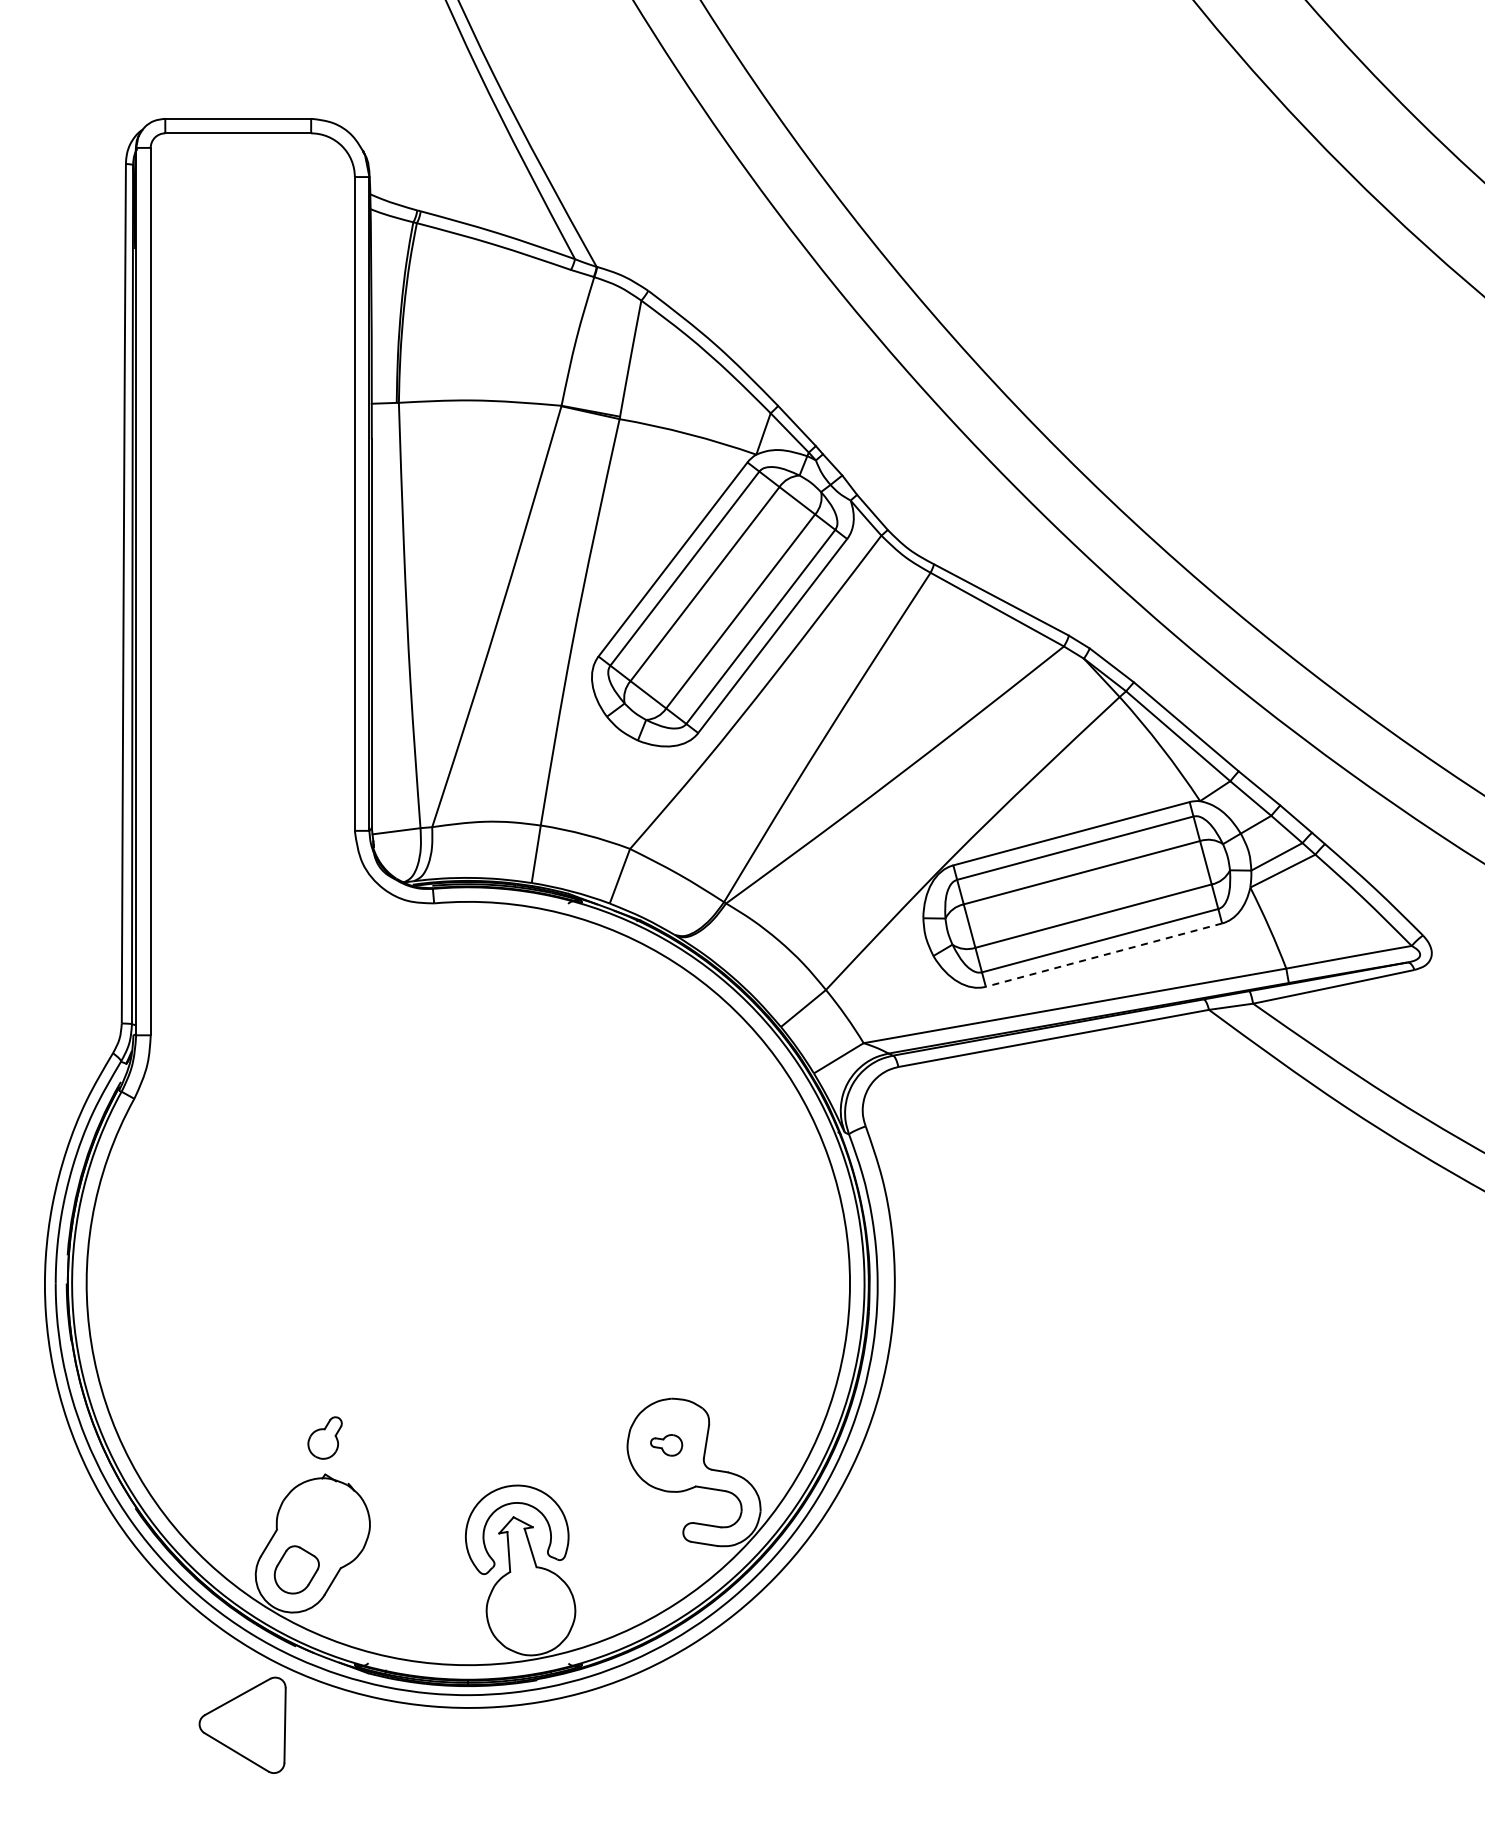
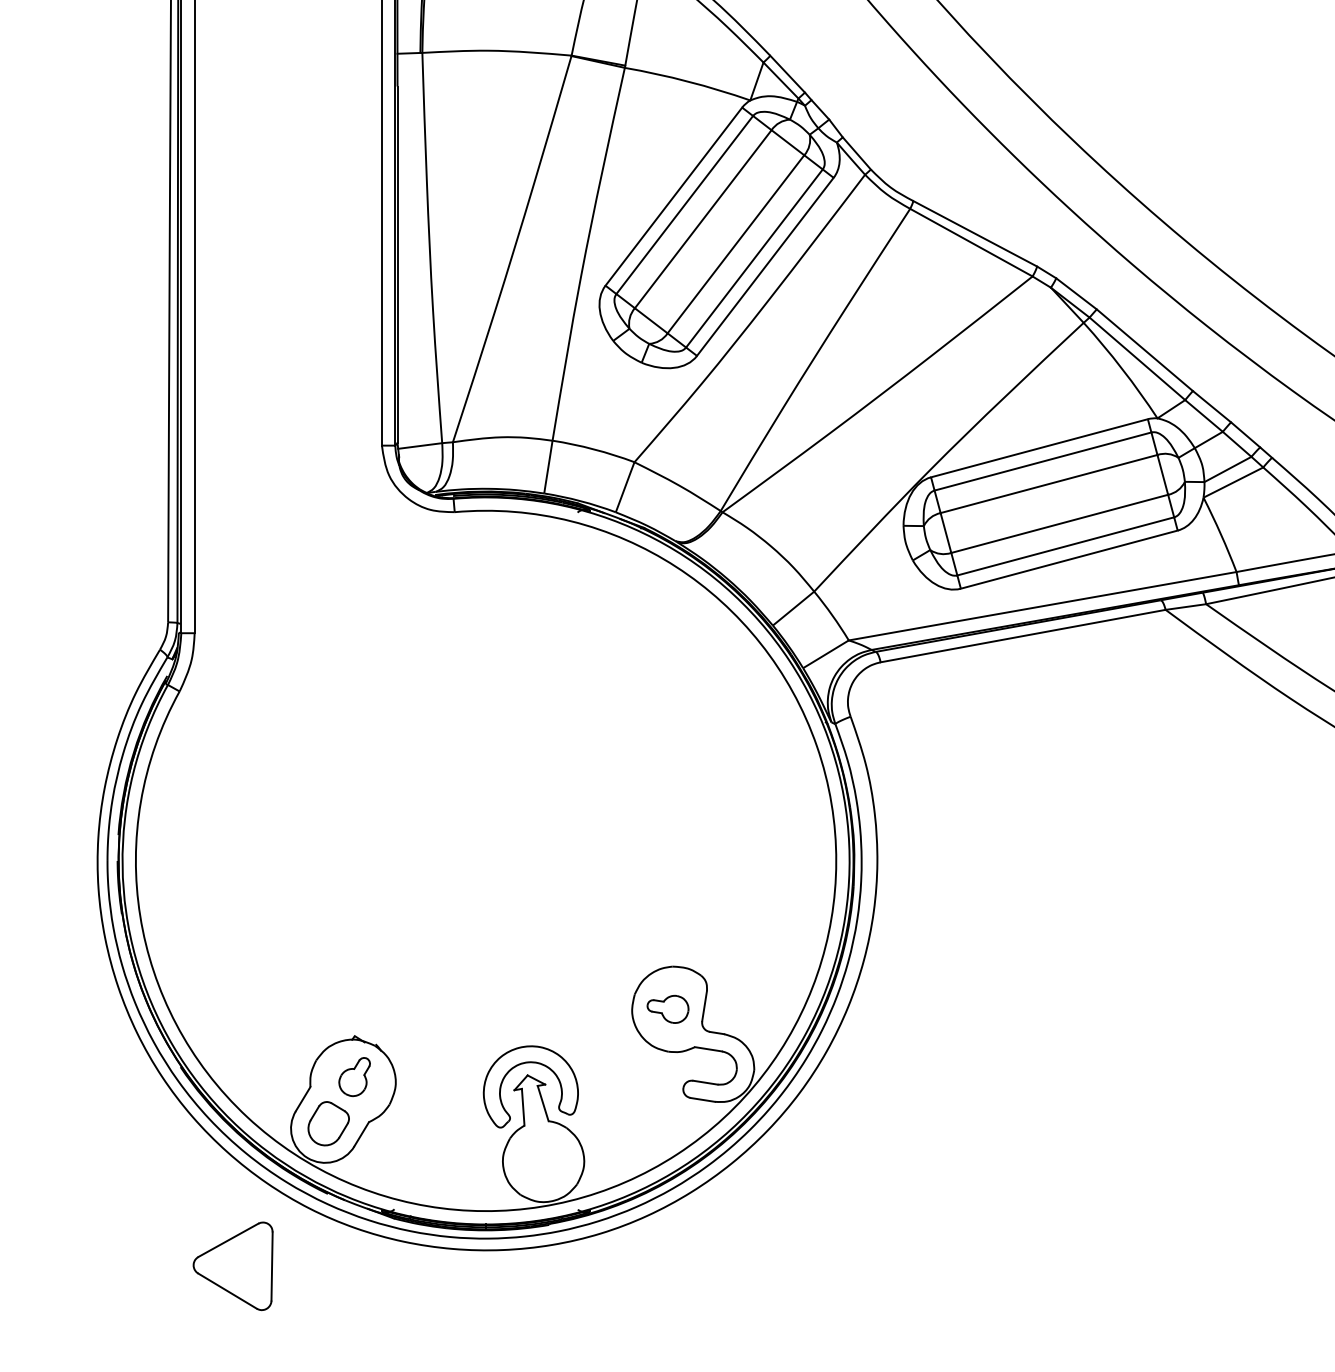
line: (1103, 955) -> (1068, 559), dashed -> solid
part: (324, 1437) -> (354, 1076), moved
part: (666, 1445) -> (667, 1009), size x1.43
part: (242, 1724) -> (232, 1265), moved

